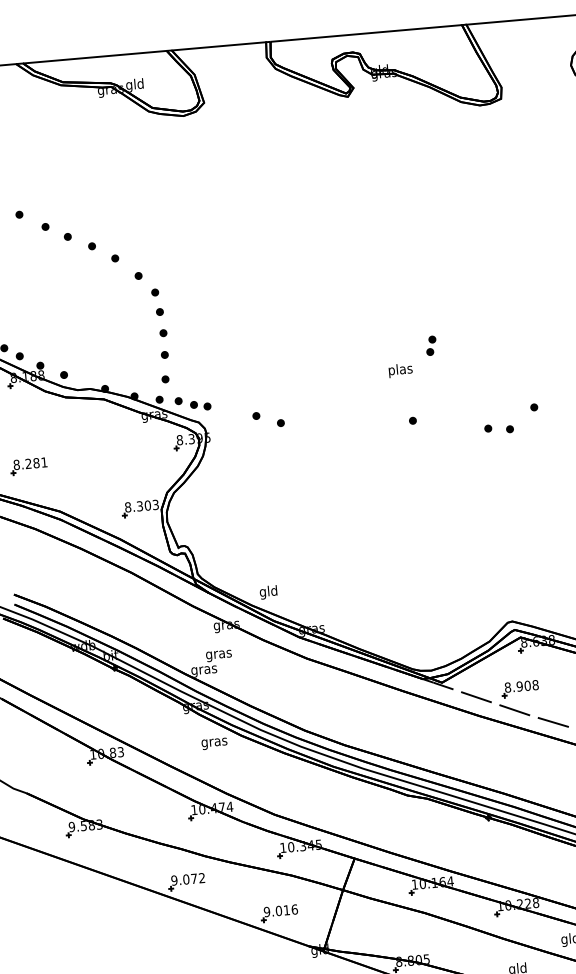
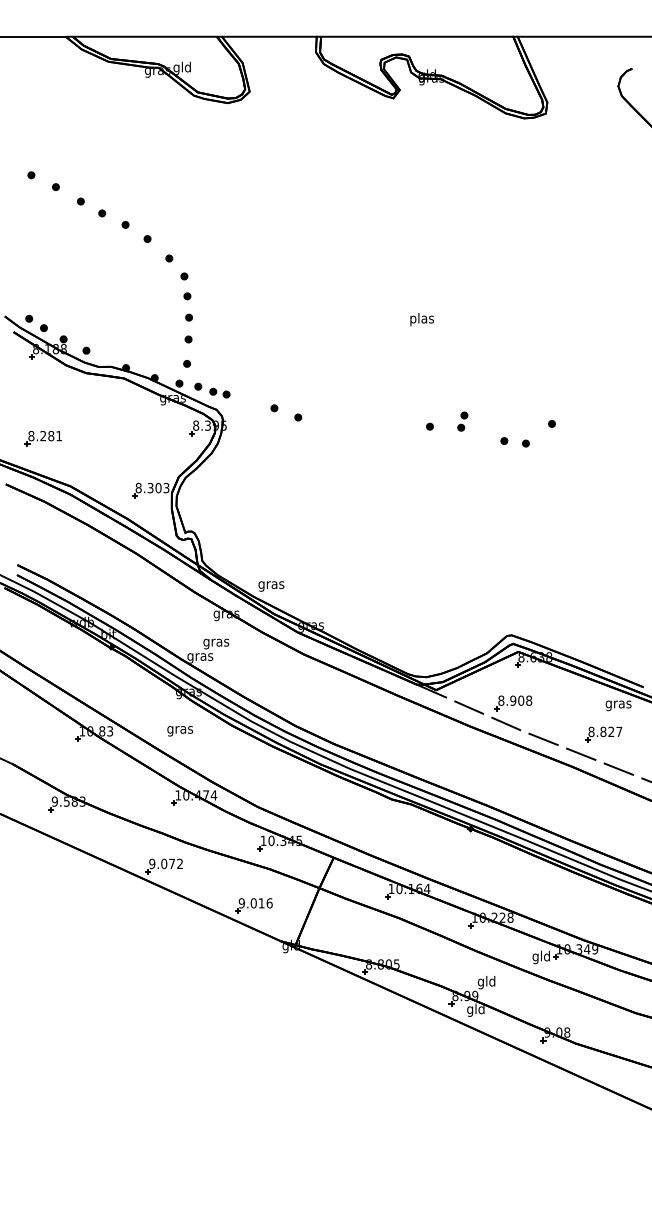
part: (430, 345) -> (462, 421), moved
text: (401, 370) -> (422, 319), moved
text: (268, 591) -> (271, 584), gld -> gras
text: (214, 744) -> (180, 731), moved

